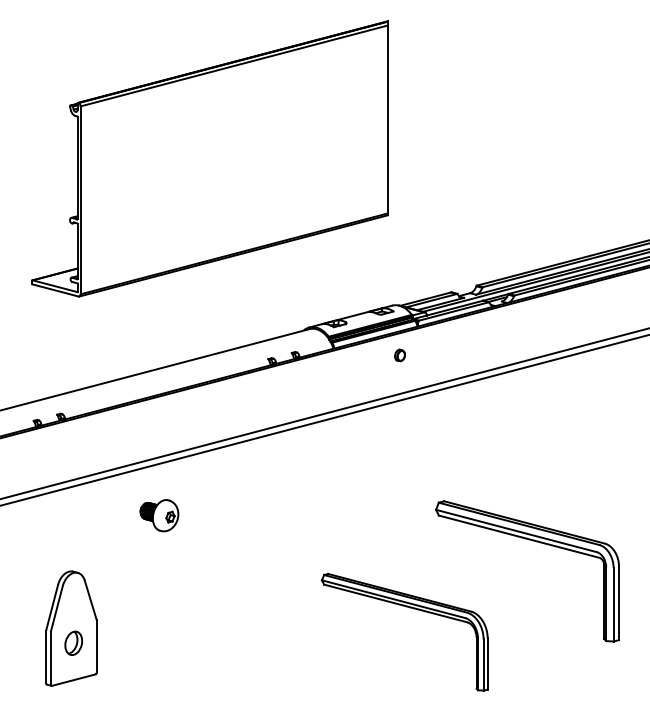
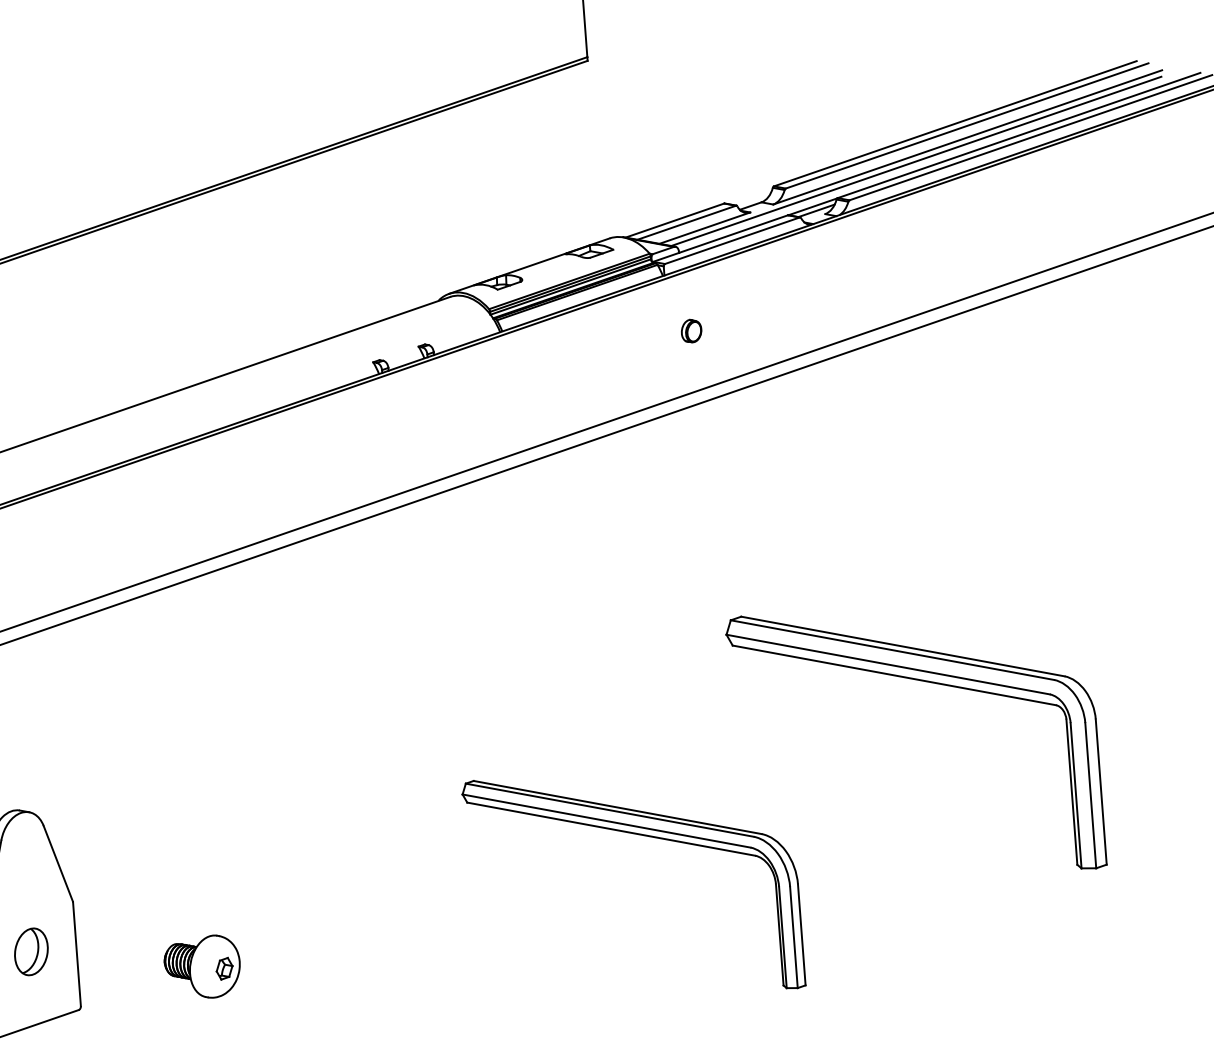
part: (399, 355) -> (690, 331), moved
part: (159, 515) -> (202, 967), moved
part: (413, 609) -> (647, 838), moved

